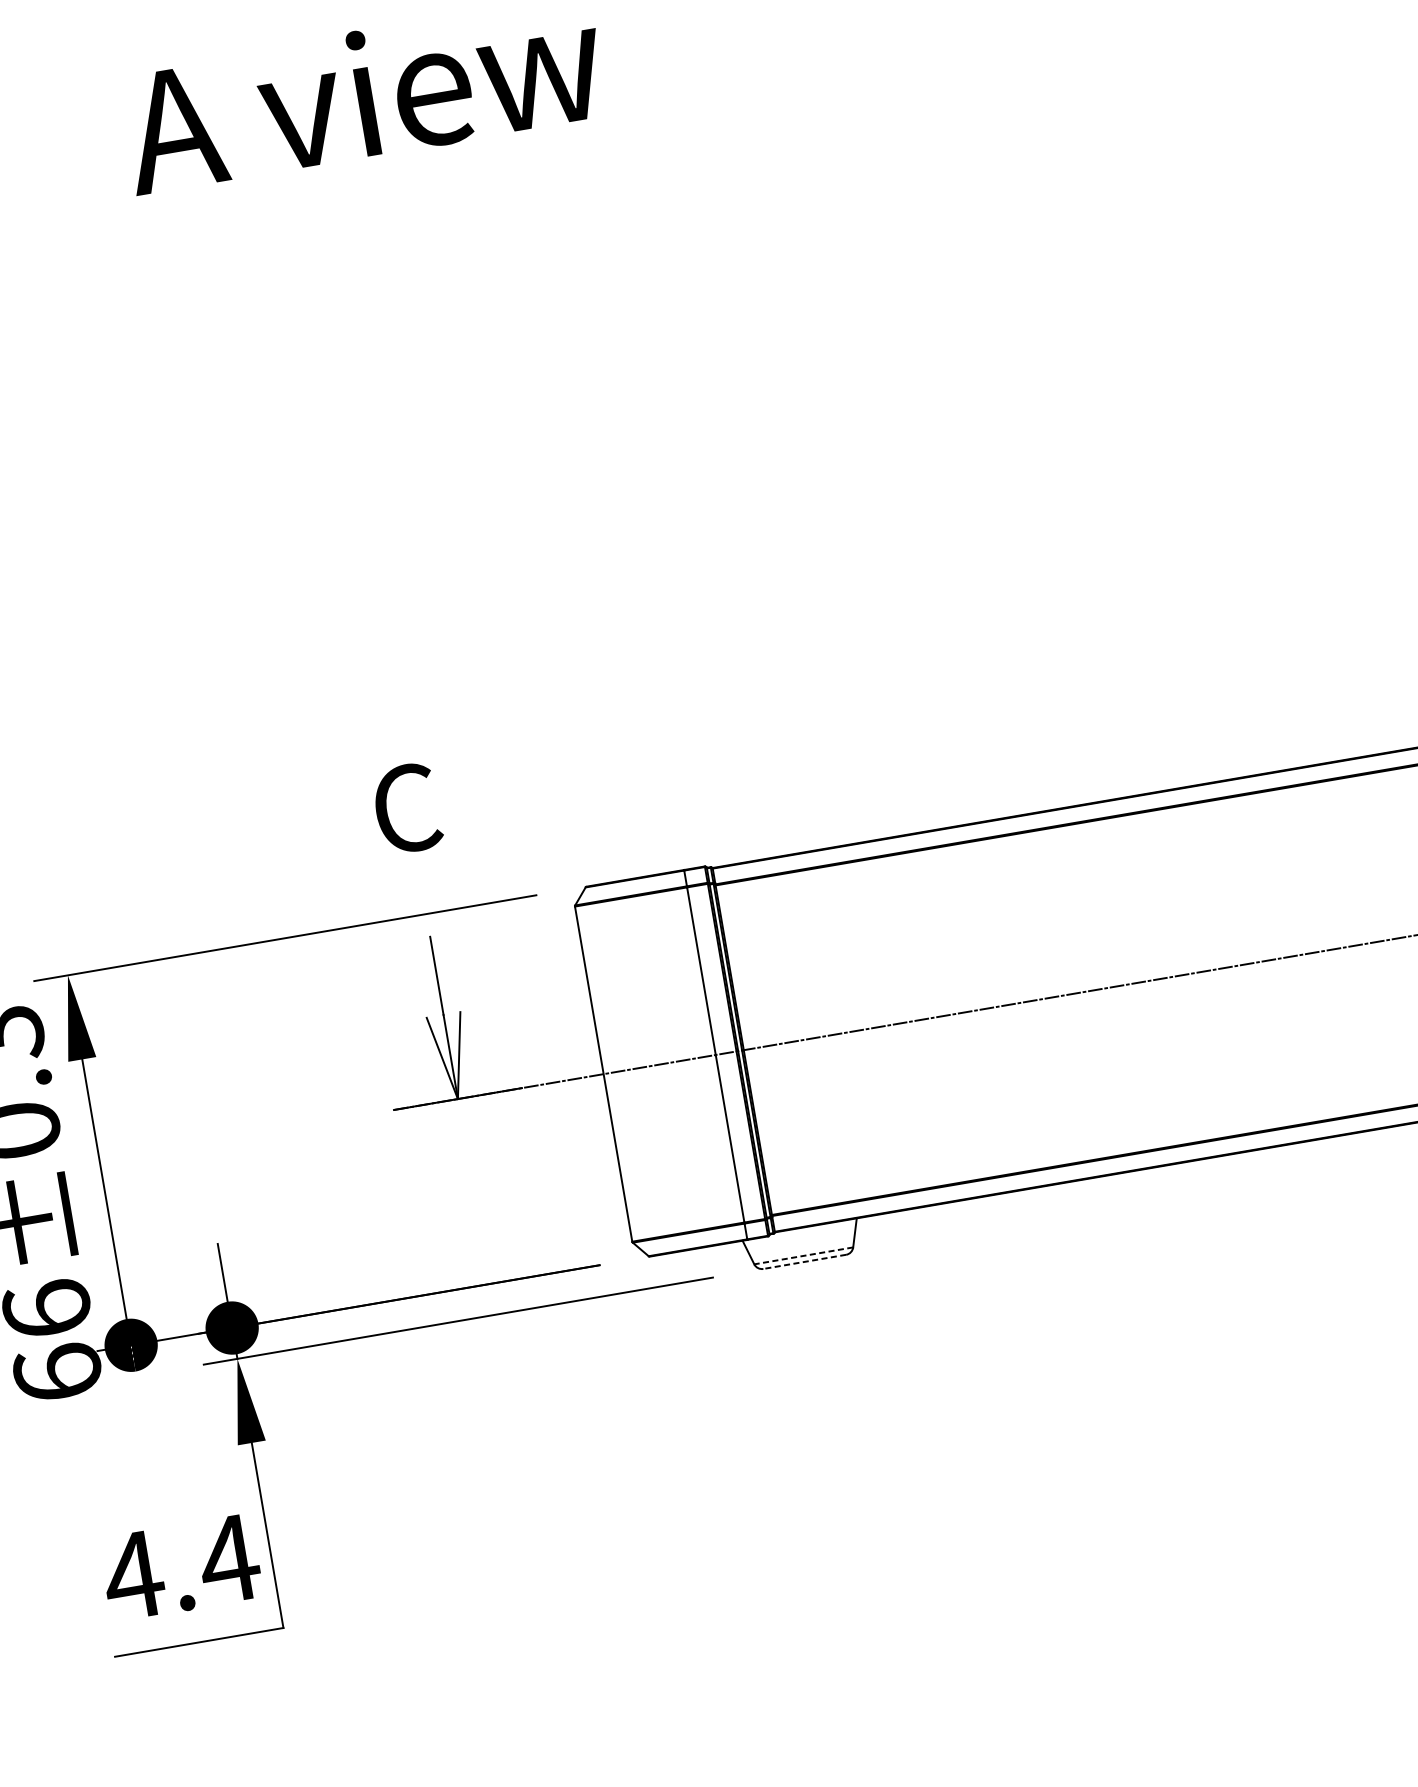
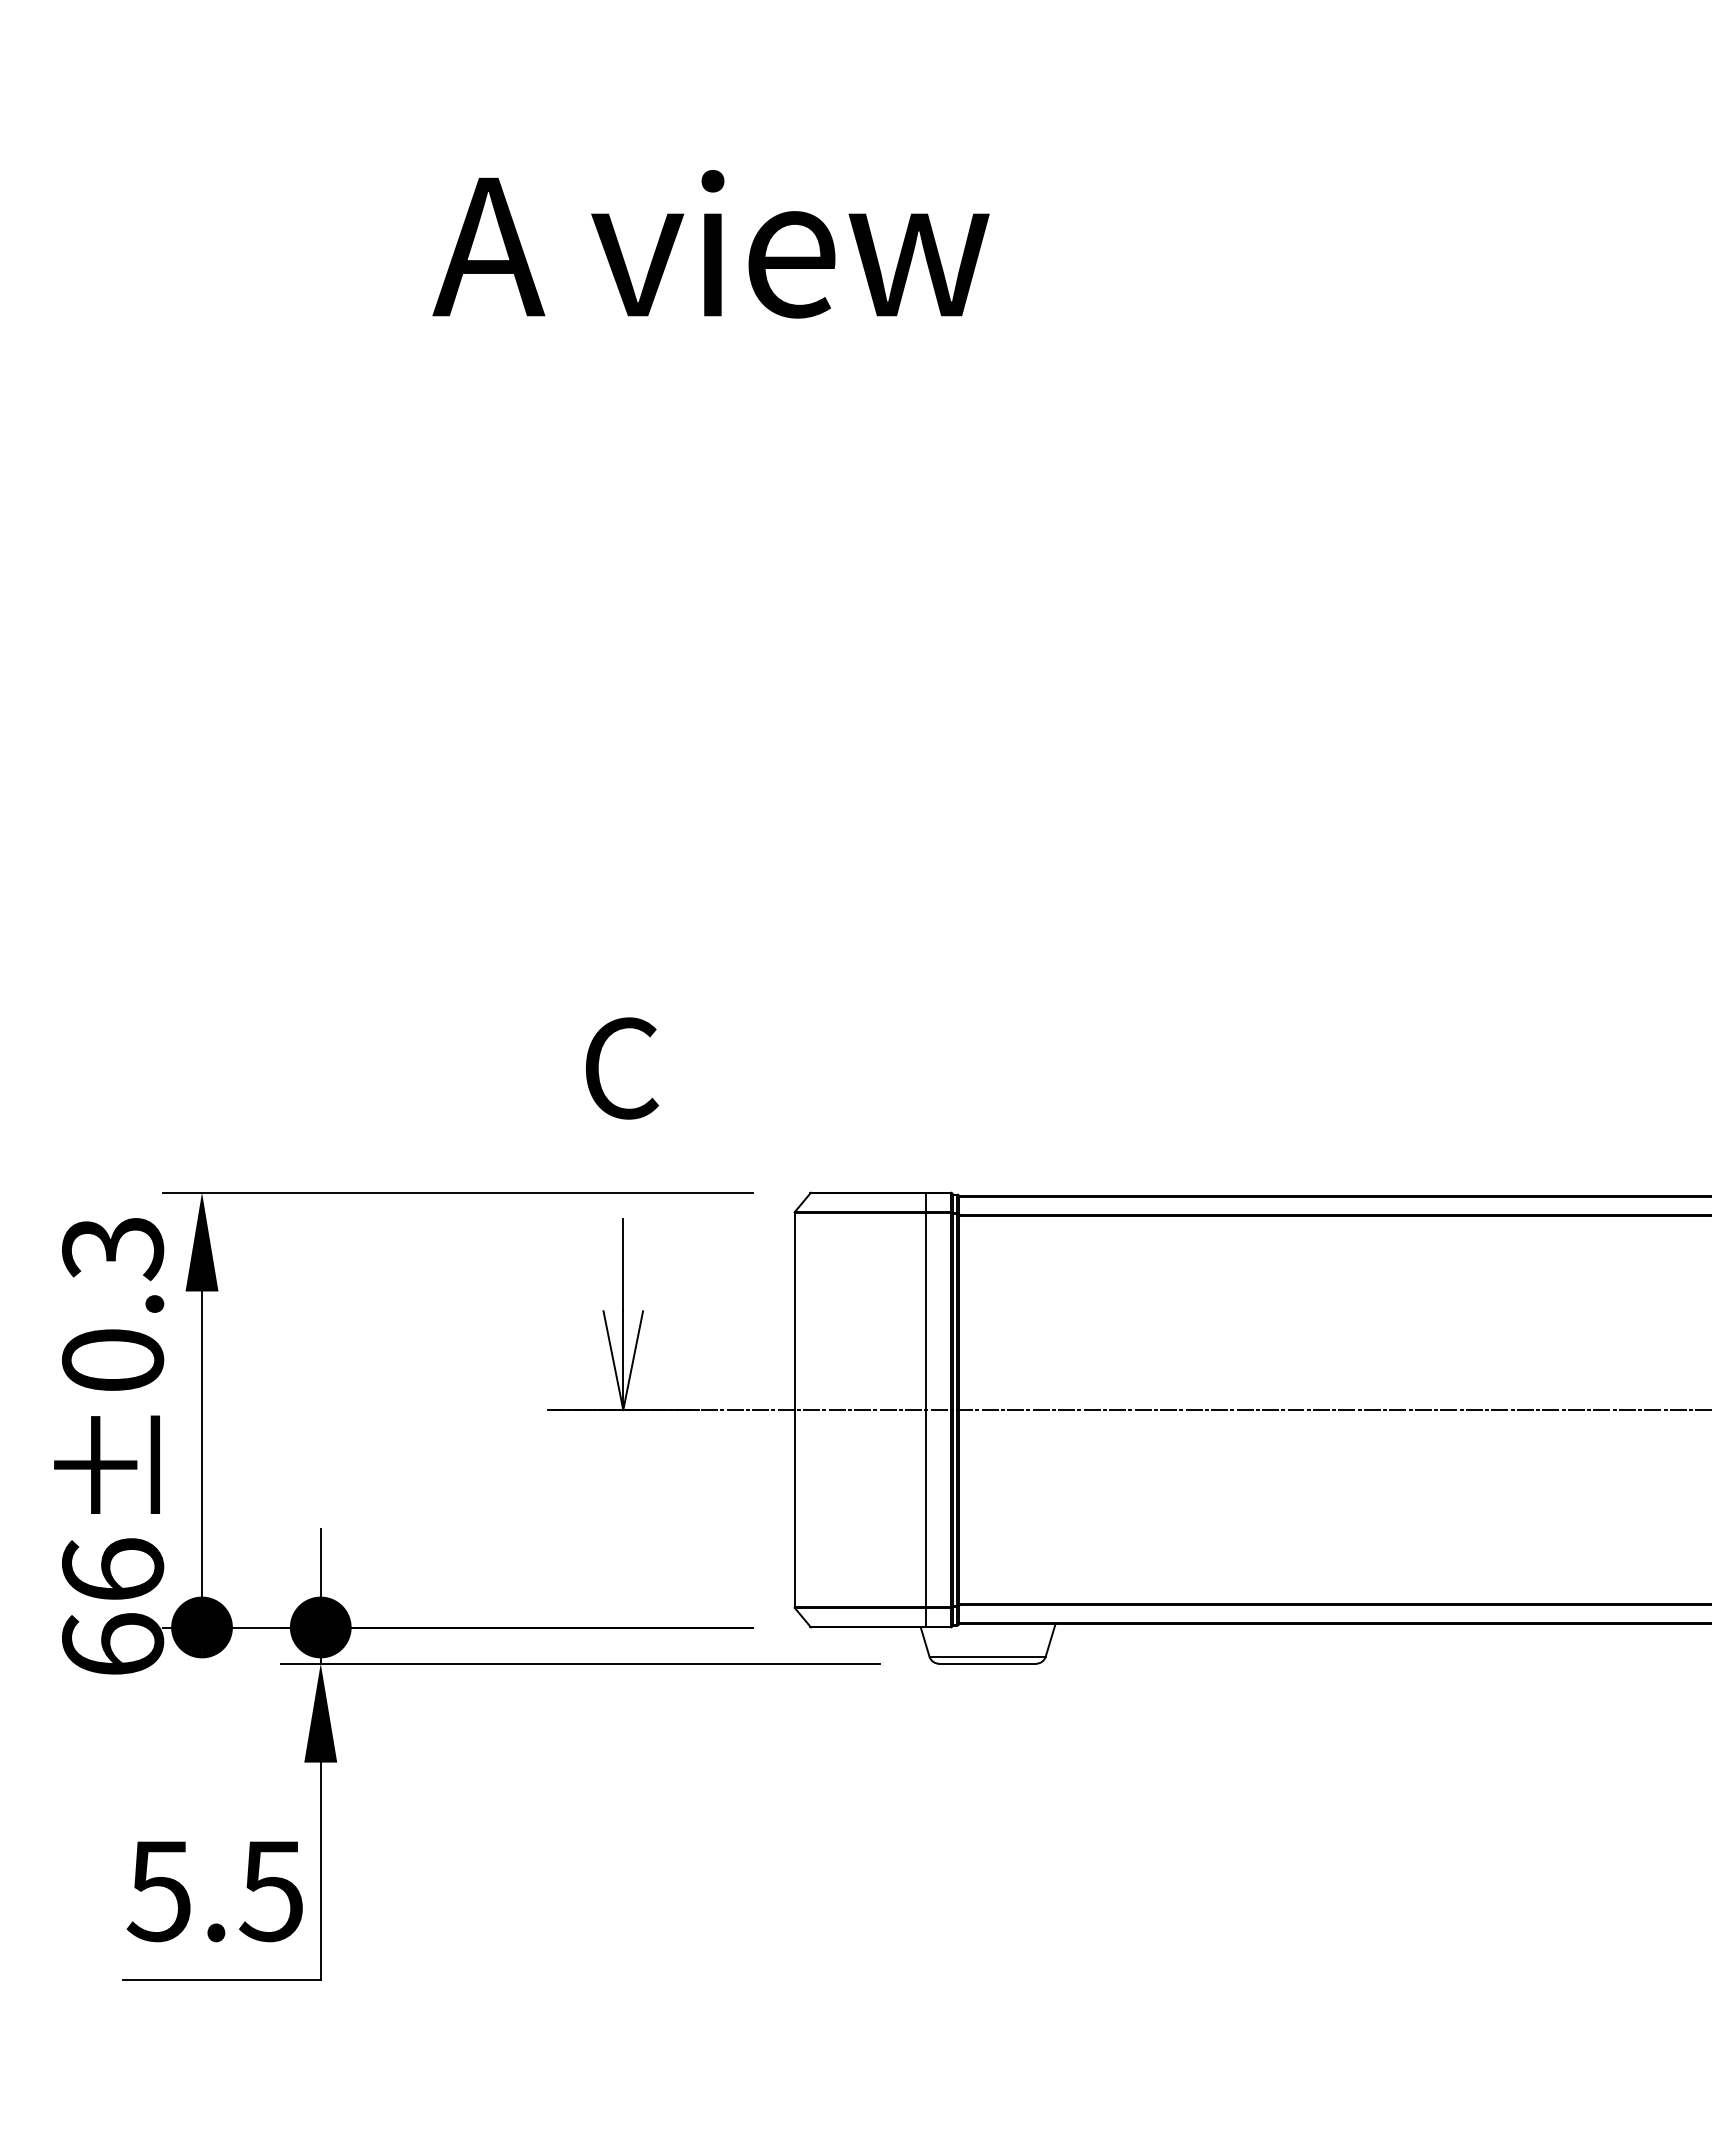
line: (803, 1255) -> (987, 1656), dashed -> solid
line: (804, 1261) -> (987, 1663), dashed -> solid
text: (181, 1567) -> (215, 1891), 4.4 -> 5.5

